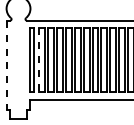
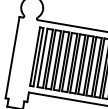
line: (38, 60) -> (42, 58), dashed -> solid
line: (6, 65) -> (12, 57), dashed -> solid

